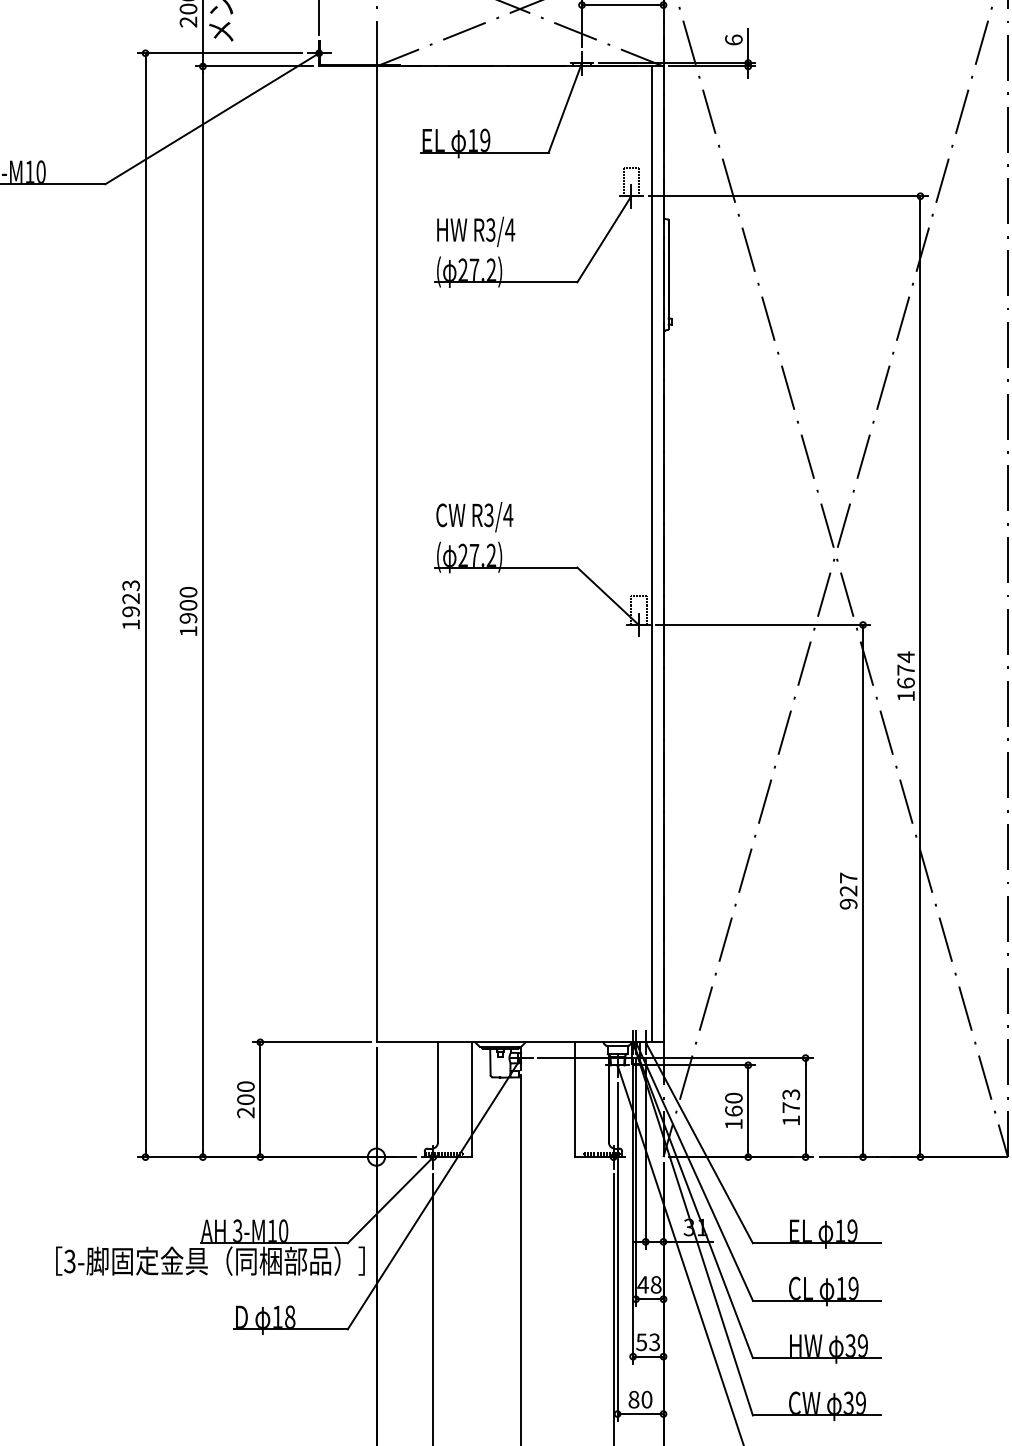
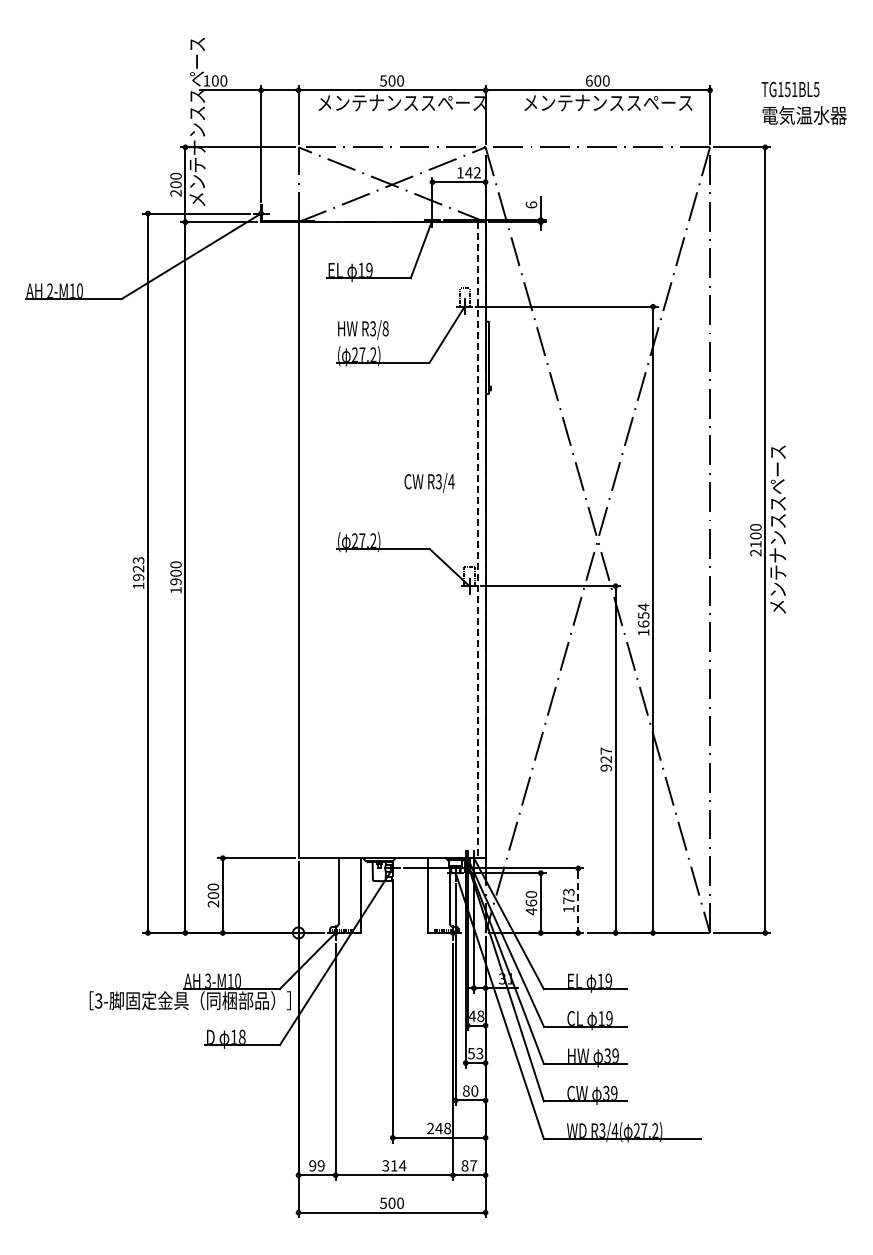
text: (509, 229) -> (385, 328), R3/4 -> R3/8
text: (474, 516) -> (429, 482), moved
line: (652, 554) -> (478, 540), solid -> dashed
text: (905, 669) -> (643, 615), 1674 -> 1654
line: (806, 1107) -> (578, 900), solid -> dashed
text: (732, 1124) -> (530, 911), 160 -> 460

